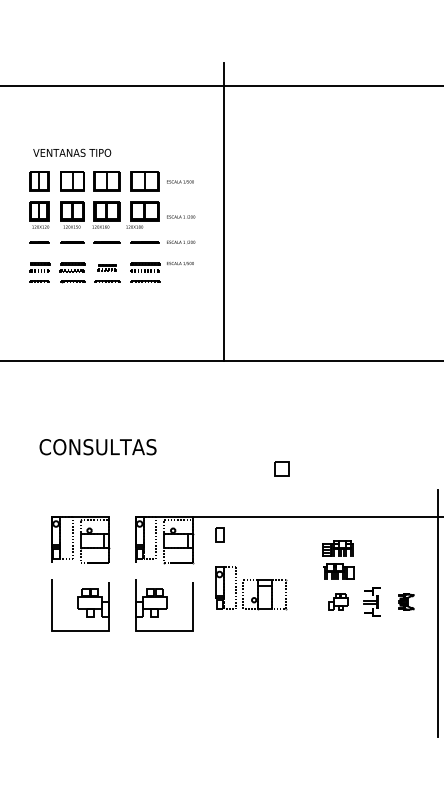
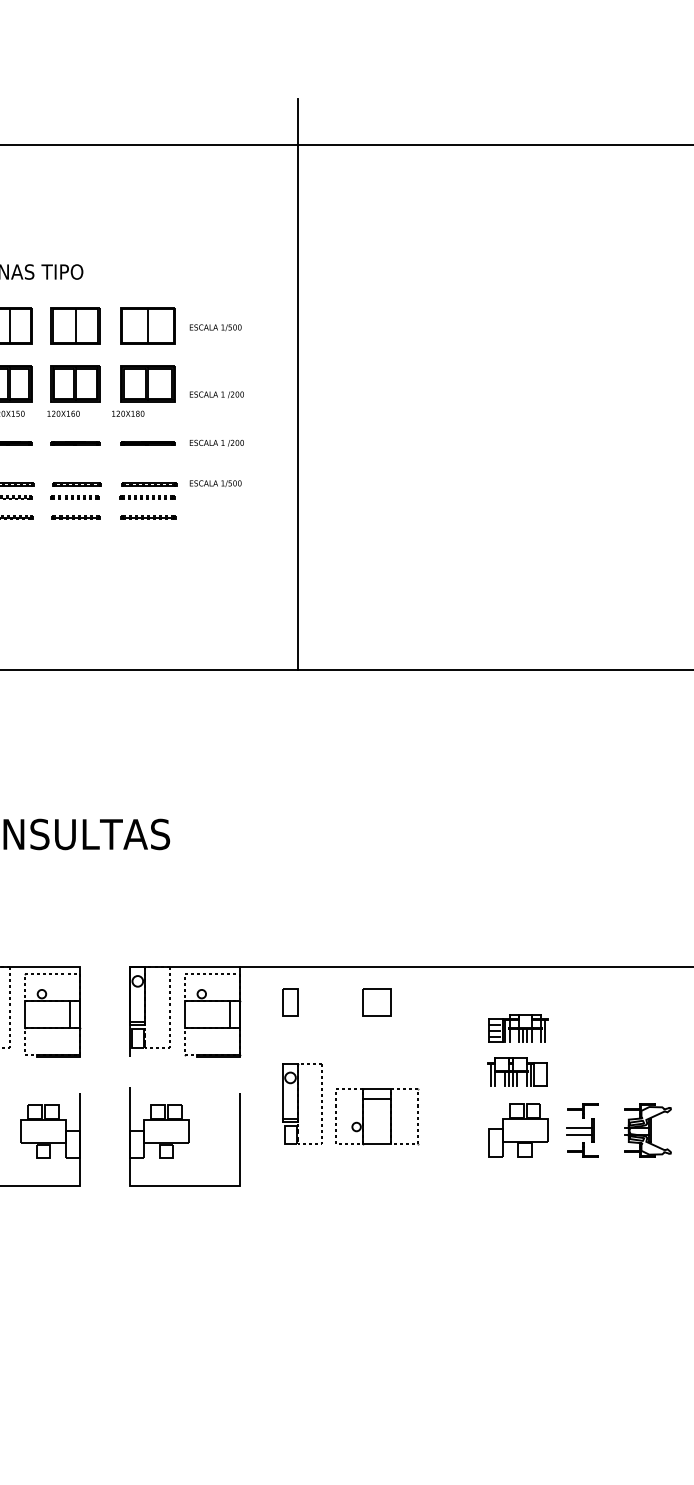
part: (106, 267) -> (74, 491), size x1.43
part: (281, 468) -> (376, 1001), moved
part: (338, 601) -> (517, 1129), size x1.67
part: (406, 601) -> (647, 1129), size x1.67

